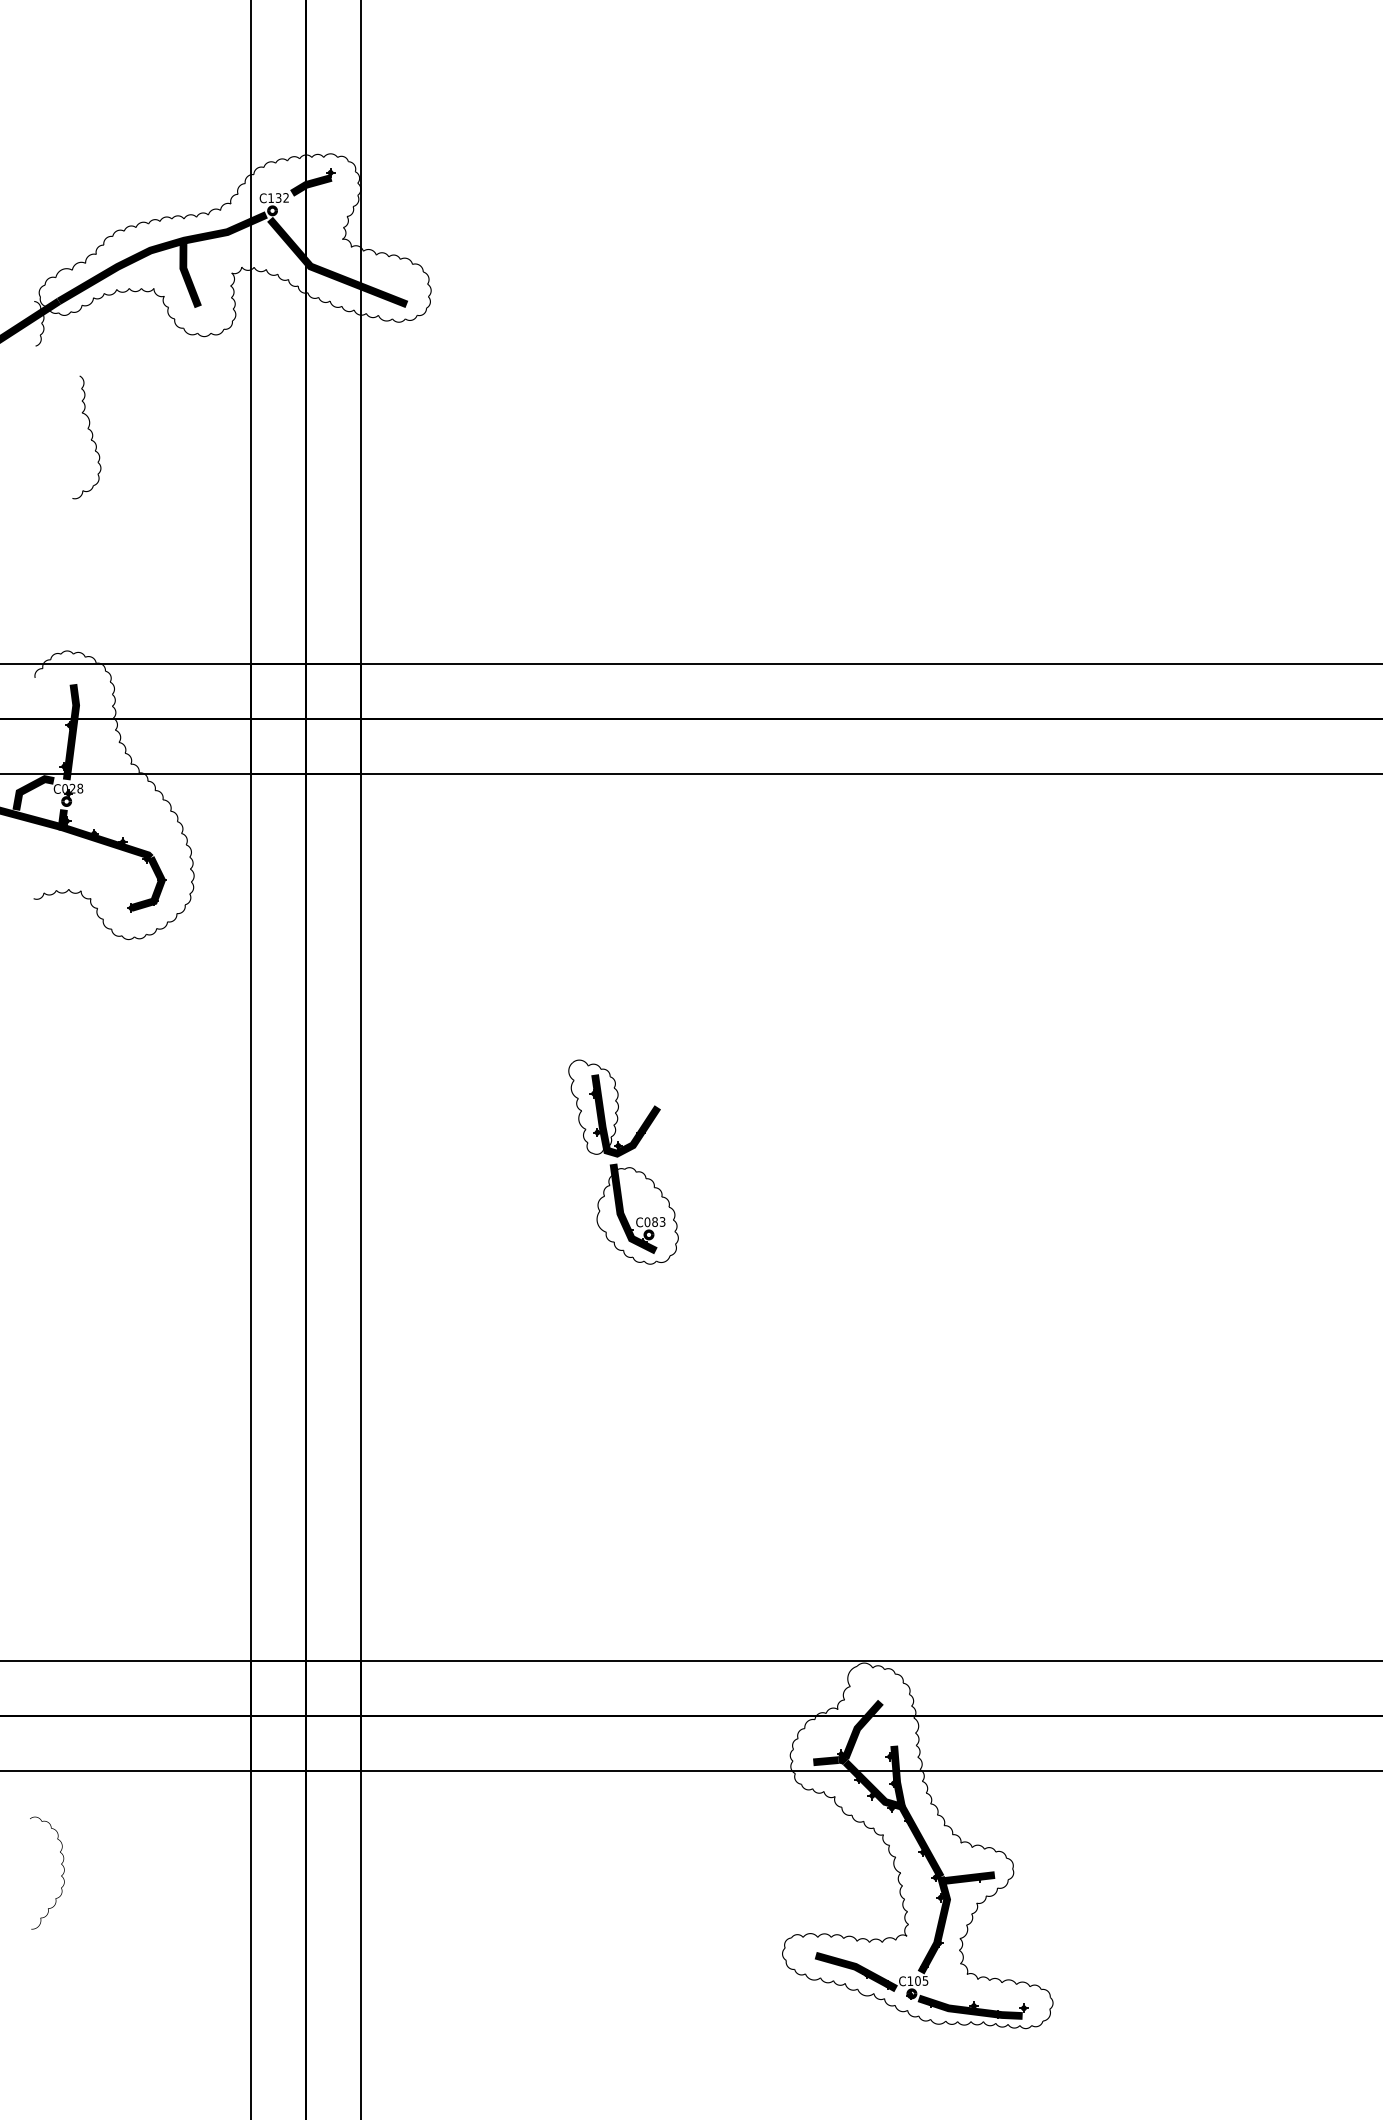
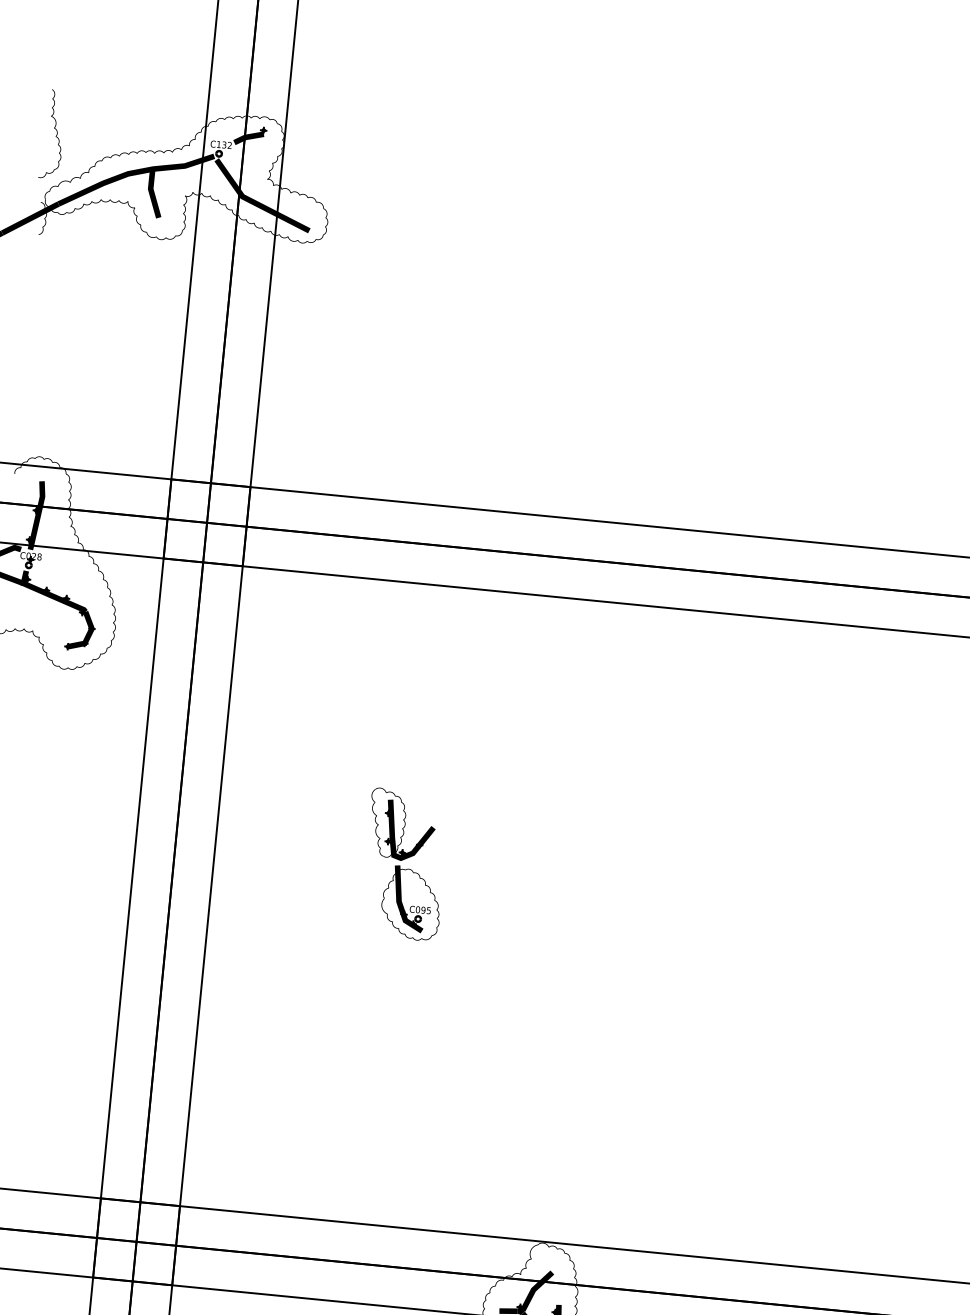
part: (86, 437) -> (52, 134), moved
text: (658, 1221) -> (425, 910), C083 -> C095

